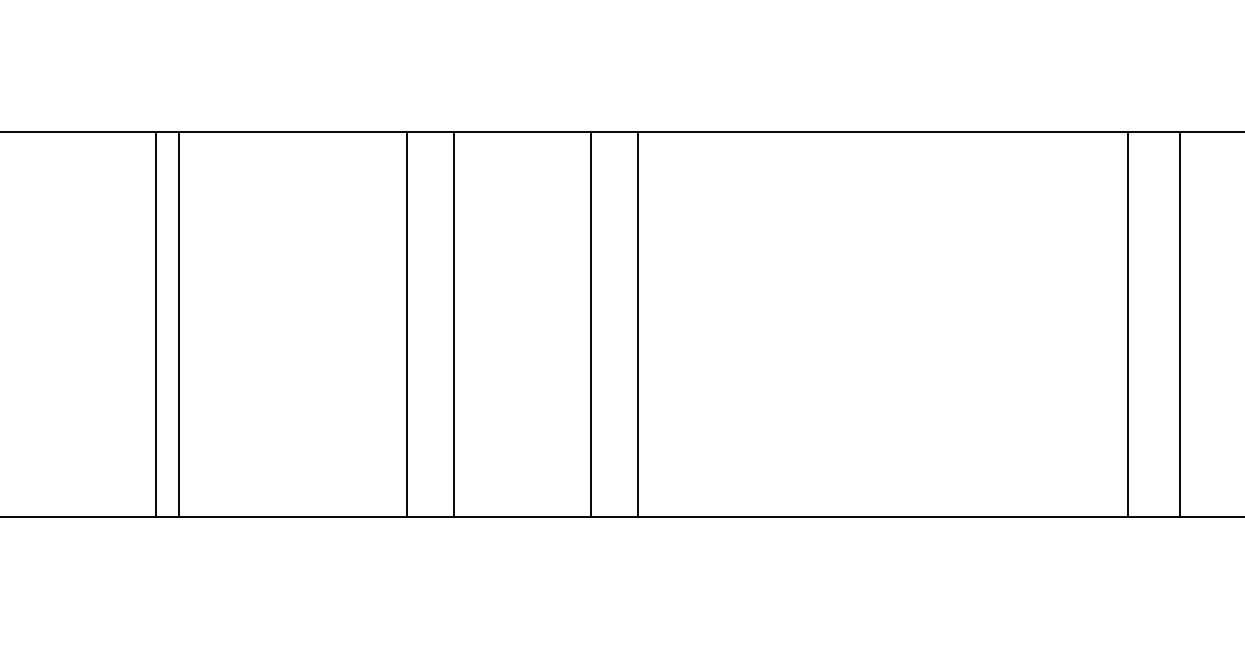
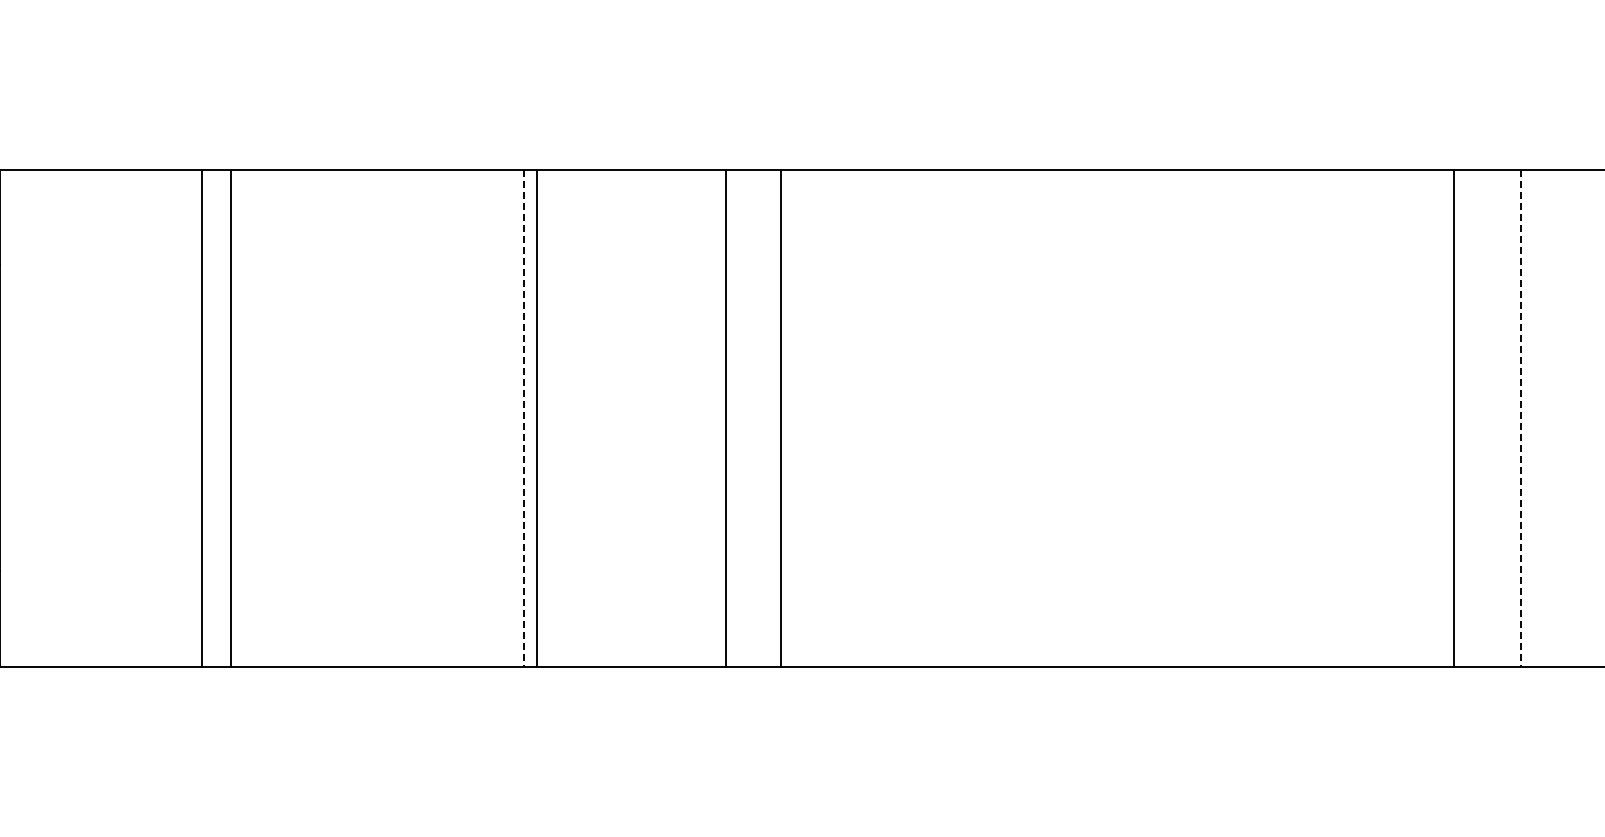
line: (406, 324) -> (524, 418), solid -> dashed
line: (453, 324) -> (536, 418), moved
line: (591, 324) -> (726, 418), moved
line: (638, 324) -> (780, 418), moved
line: (1180, 324) -> (1521, 418), solid -> dashed

